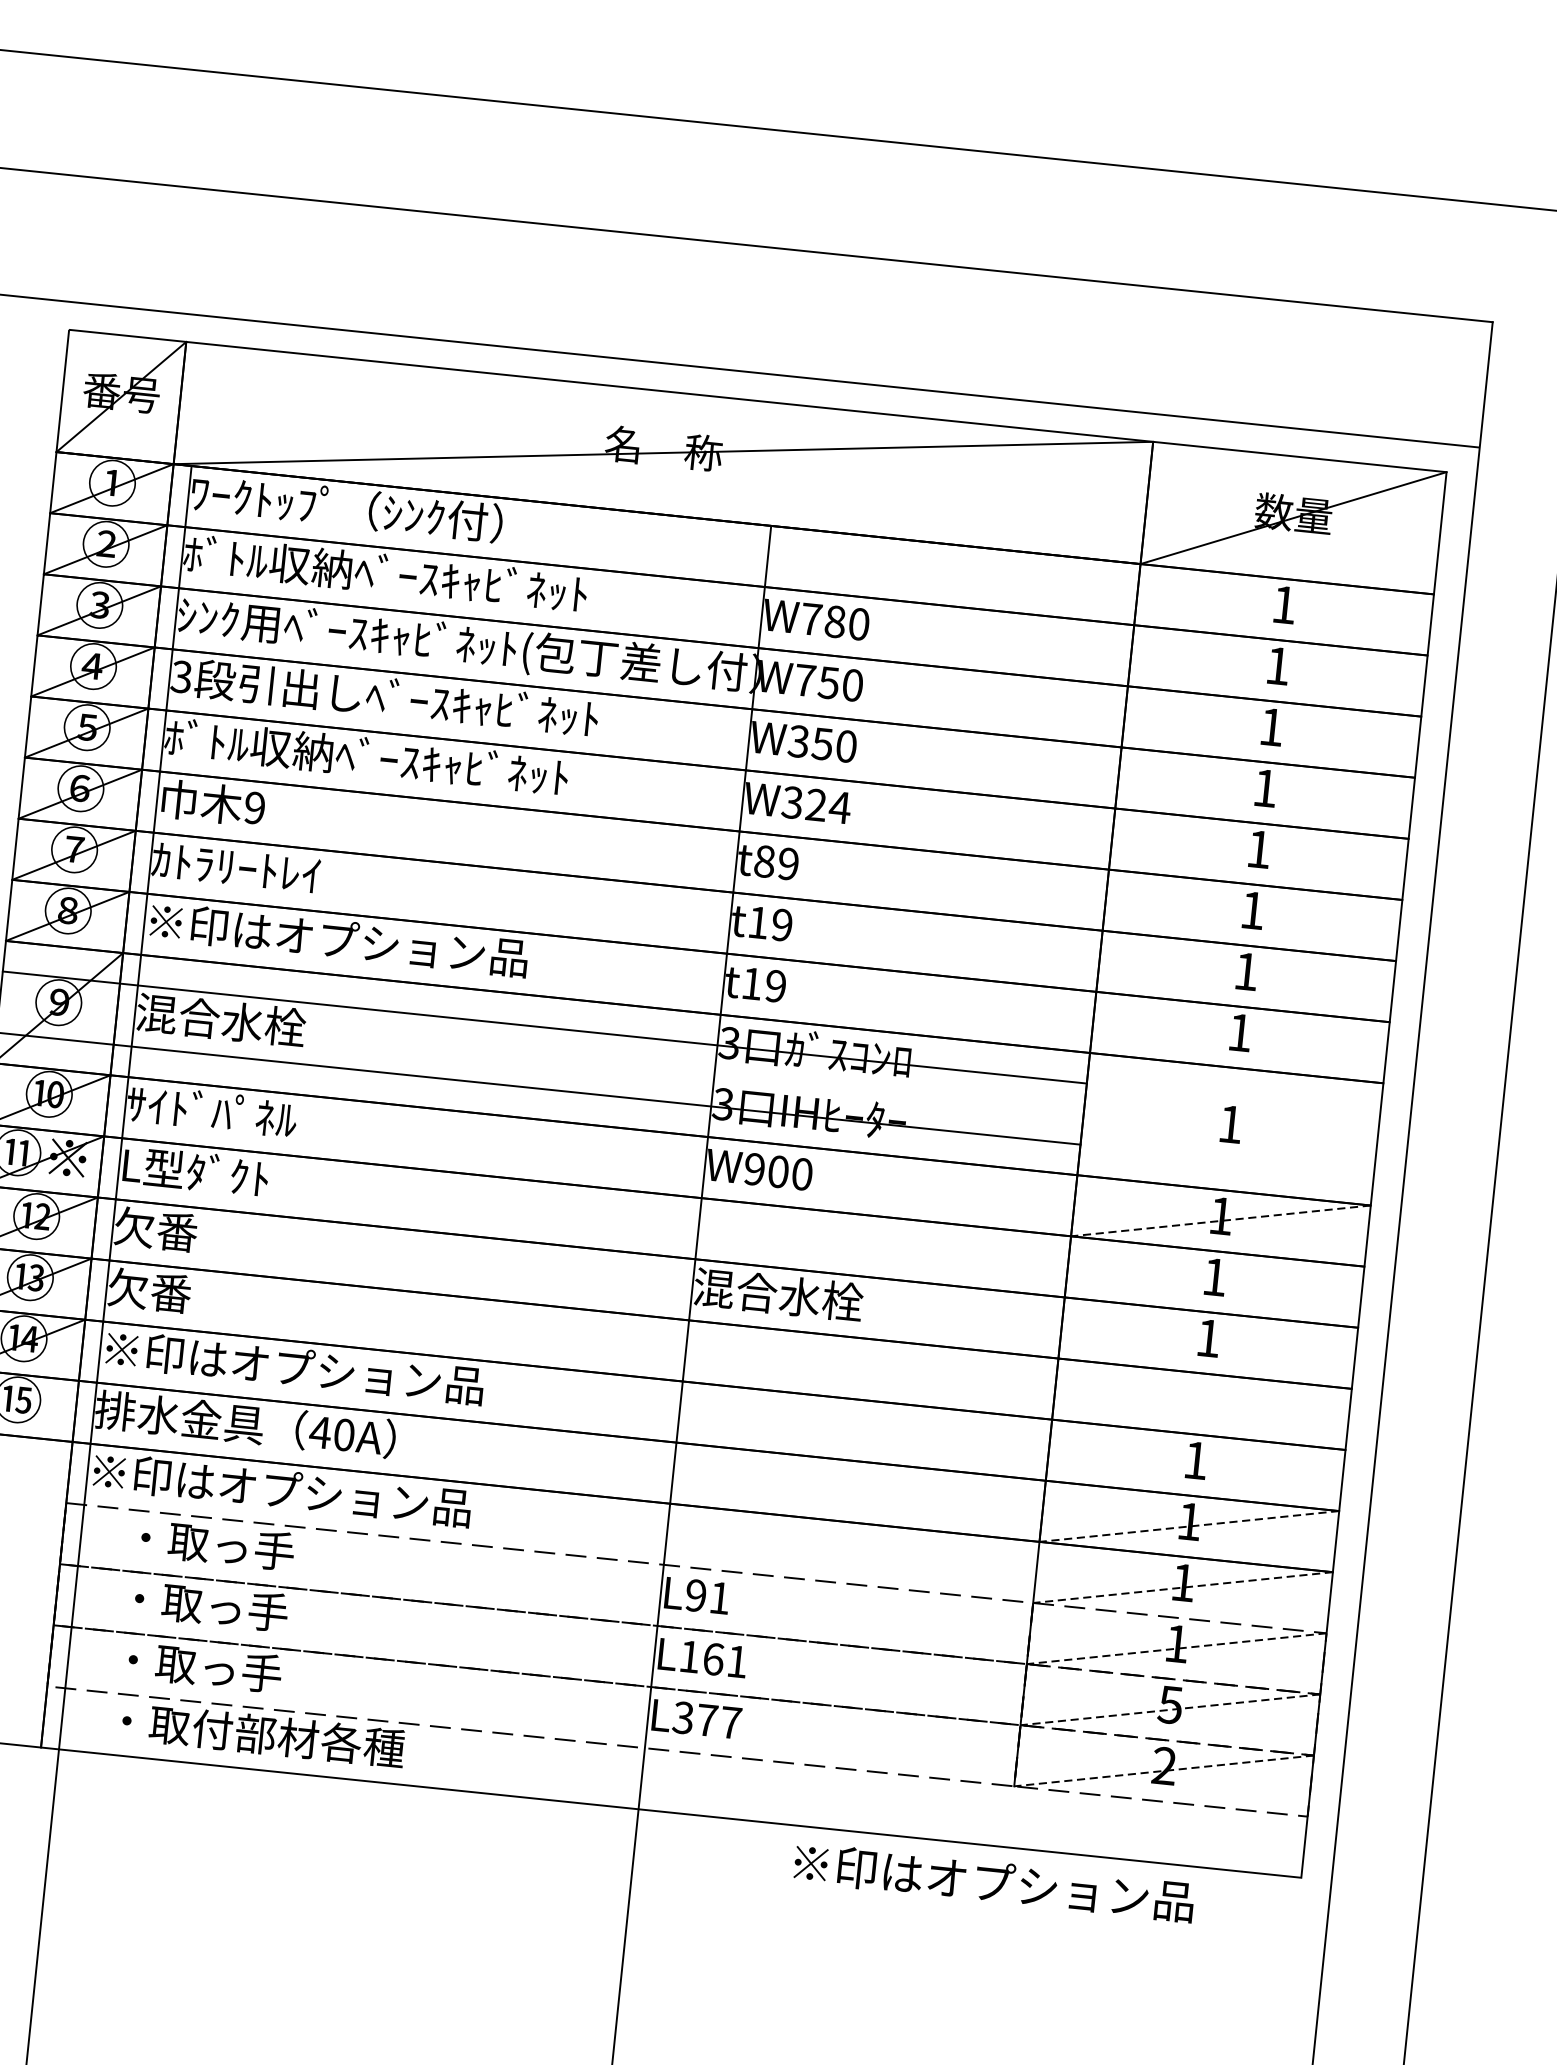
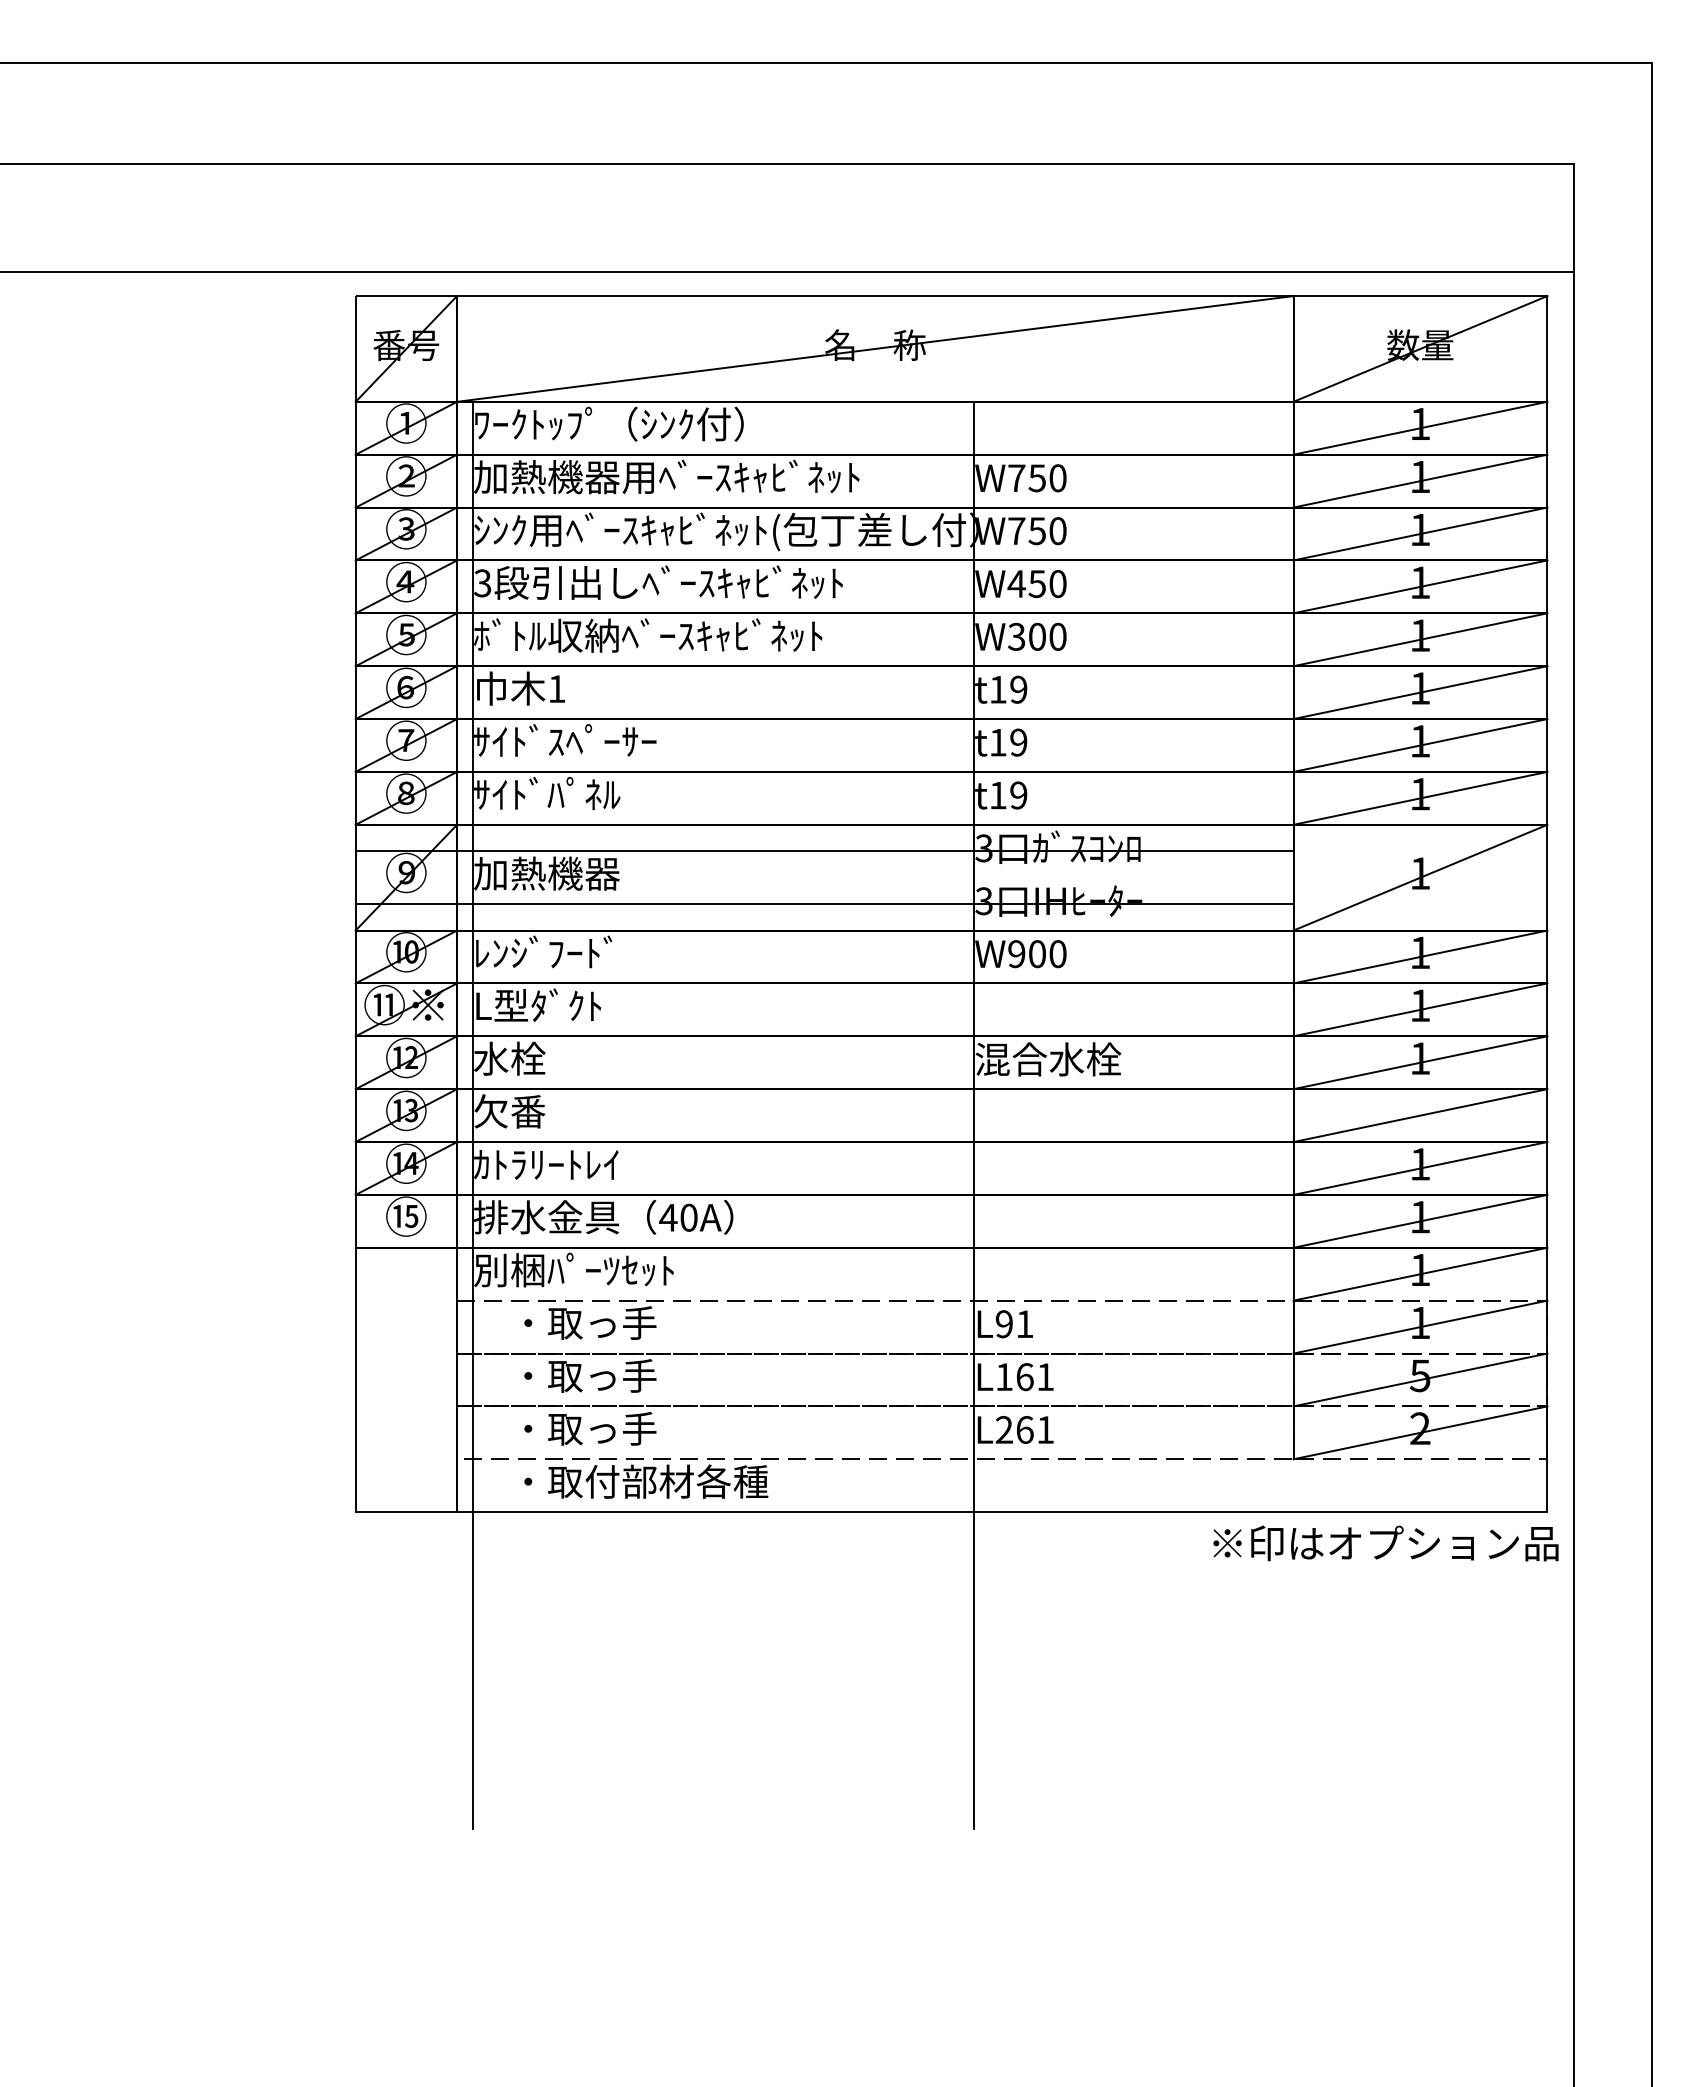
text: (406, 575) -> (666, 476), ﾎﾞﾄﾙ収納ﾍﾞｰｽｷｬﾋﾞﾈｯﾄ -> 加熱機器用ﾍﾞｰｽｷｬﾋﾞﾈｯﾄ
line: (1284, 608) -> (1420, 427), added
text: (835, 622) -> (1037, 478), W780 -> W750
line: (1277, 670) -> (1420, 480), added
line: (1271, 731) -> (1420, 533), added
text: (798, 742) -> (1016, 584), W350 -> W450
line: (1265, 792) -> (1420, 586), added
text: (828, 805) -> (1047, 636), W324 -> W300
text: (254, 808) -> (556, 689), 9 -> 1
line: (1258, 853) -> (1420, 639), added
text: (763, 861) -> (997, 689), t89 -> t19
text: (258, 868) -> (565, 740), ｶﾄﾗﾘｰﾄﾚｲ -> ｻｲﾄﾞｽﾍﾟｰｻｰ
line: (1252, 915) -> (1420, 692), added
text: (336, 939) -> (638, 794), ※印はオプション品 -> ｻｲﾄﾞﾊﾟﾈﾙ
line: (1246, 976) -> (1420, 745), added
text: (220, 1020) -> (546, 873), 混合水栓 -> 加熱機器
line: (1239, 1036) -> (1420, 797), added
text: (212, 1110) -> (547, 951), ｻｲﾄﾞﾊﾟﾈﾙ -> ﾚﾝｼﾞﾌｰﾄﾞ
line: (1230, 1129) -> (1420, 877), added
line: (1220, 1220) -> (1420, 956), dashed -> solid
text: (155, 1229) -> (509, 1058), 欠番 -> 水栓
line: (1214, 1281) -> (1420, 1009), added
line: (1208, 1342) -> (1420, 1062), added
text: (292, 1367) -> (638, 1164), ※印はオプション品 -> ｶﾄﾗﾘｰﾄﾚｲ
line: (1201, 1404) -> (1420, 1115), added
line: (1195, 1465) -> (1420, 1168), added
text: (279, 1488) -> (638, 1269), ※印はオプション品 -> 別梱ﾊﾟｰﾂｾｯﾄ
line: (1189, 1526) -> (1420, 1221), dashed -> solid
line: (1183, 1587) -> (1420, 1274), dashed -> solid
line: (1176, 1649) -> (1420, 1327), dashed -> solid
line: (1170, 1709) -> (1420, 1379), dashed -> solid
text: (706, 1719) -> (1024, 1429), L377 -> L261
line: (1164, 1770) -> (1420, 1432), dashed -> solid
text: (993, 1882) -> (1385, 1543), moved

